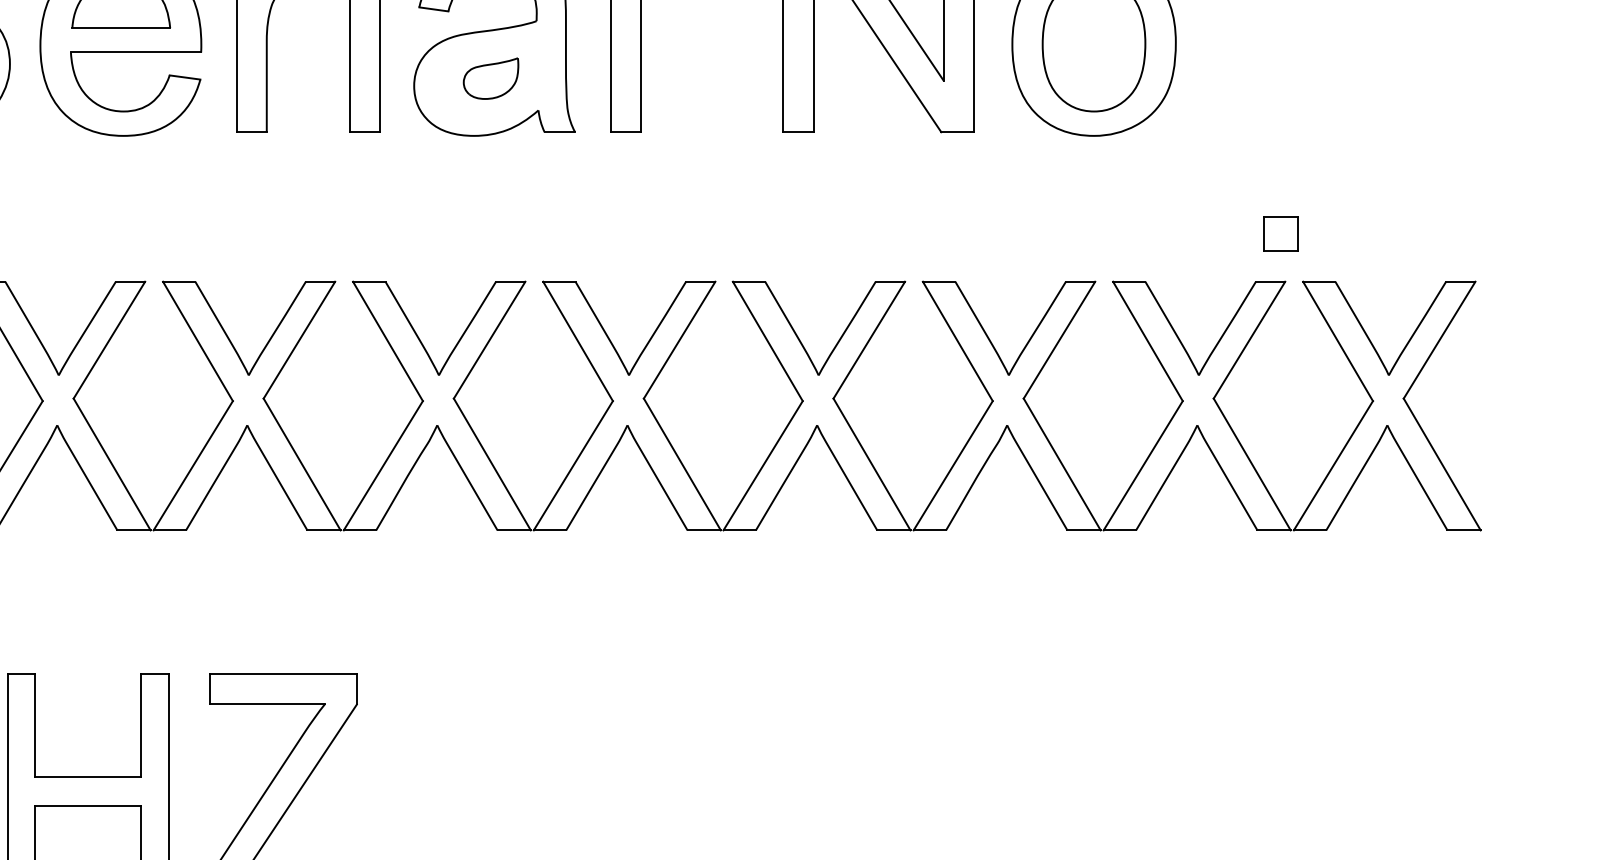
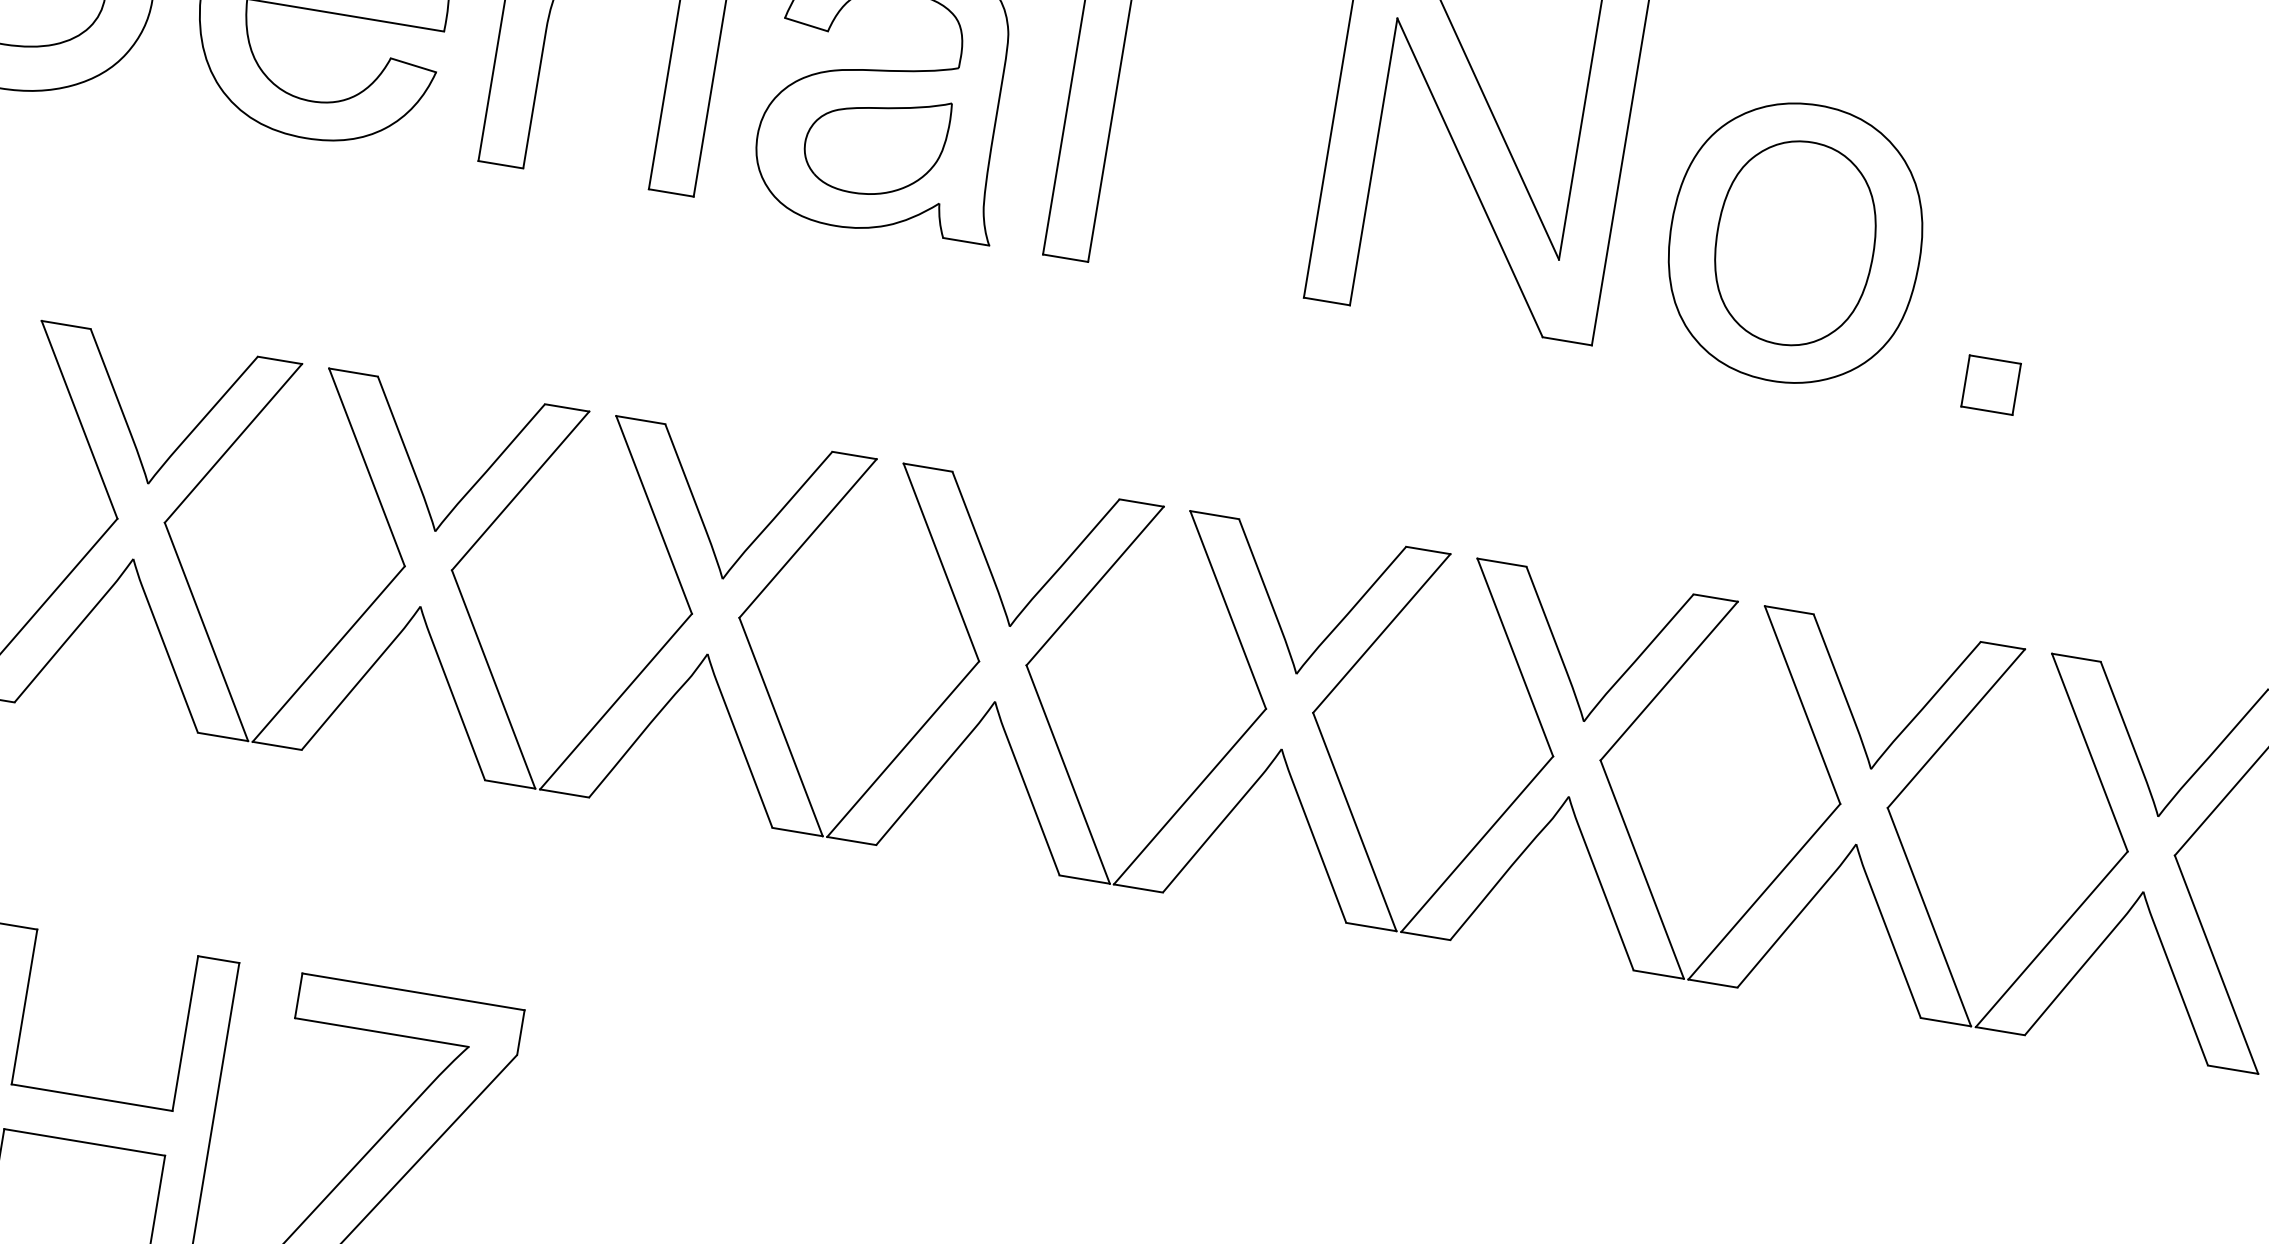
part: (490, 78) -> (874, 143), size x1.67
part: (1280, 233) -> (1990, 383), moved

